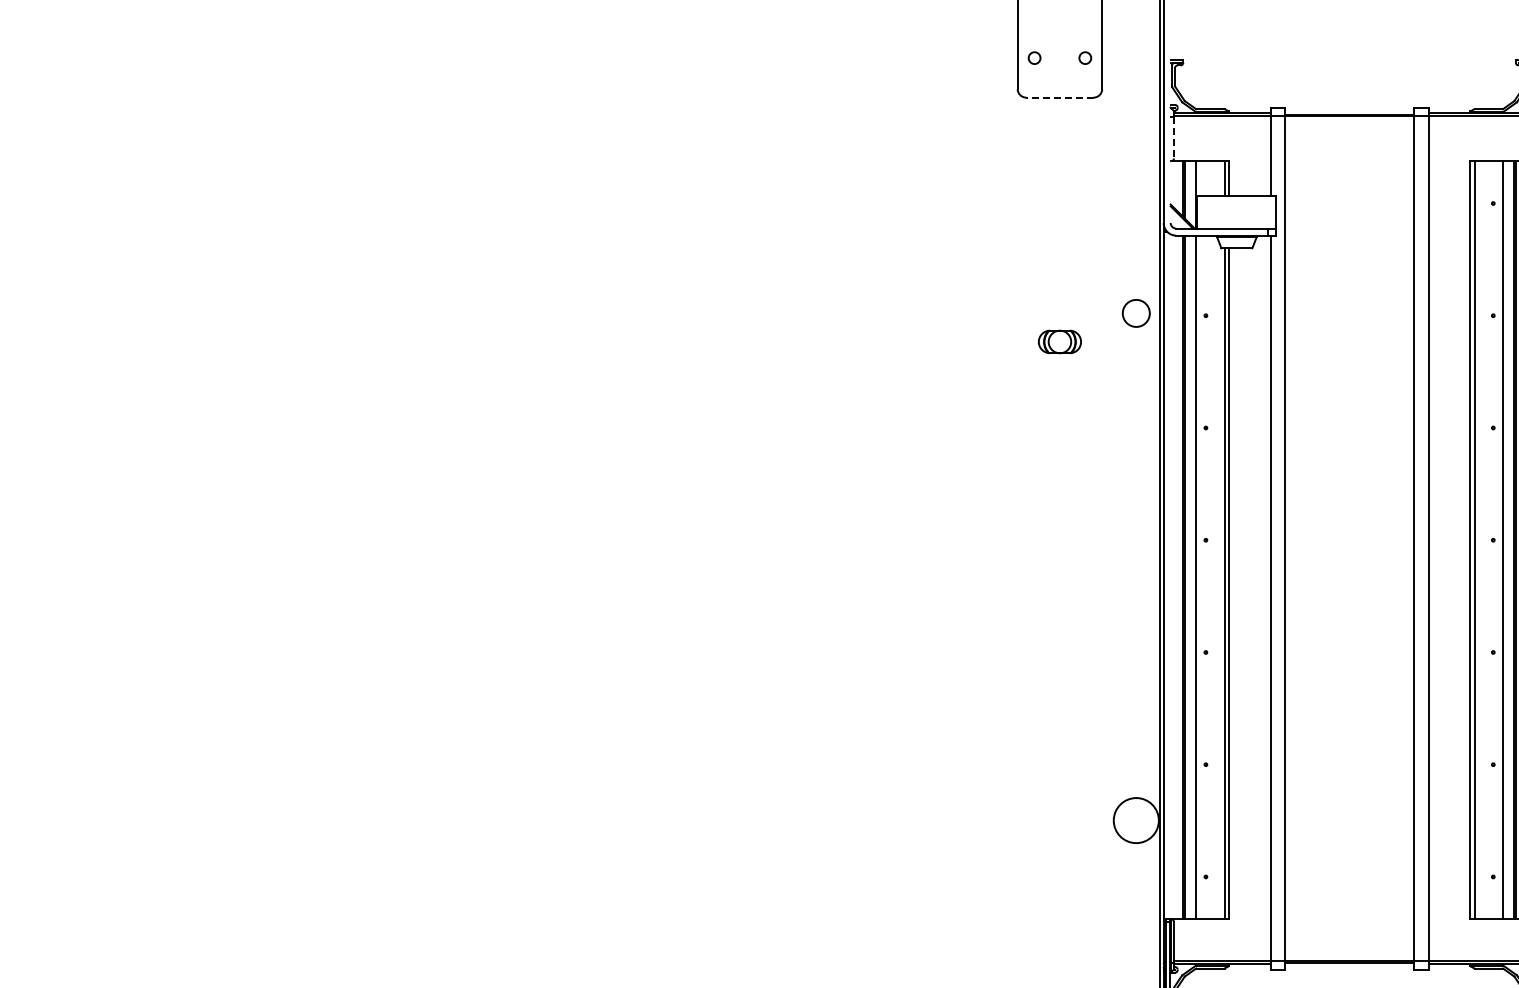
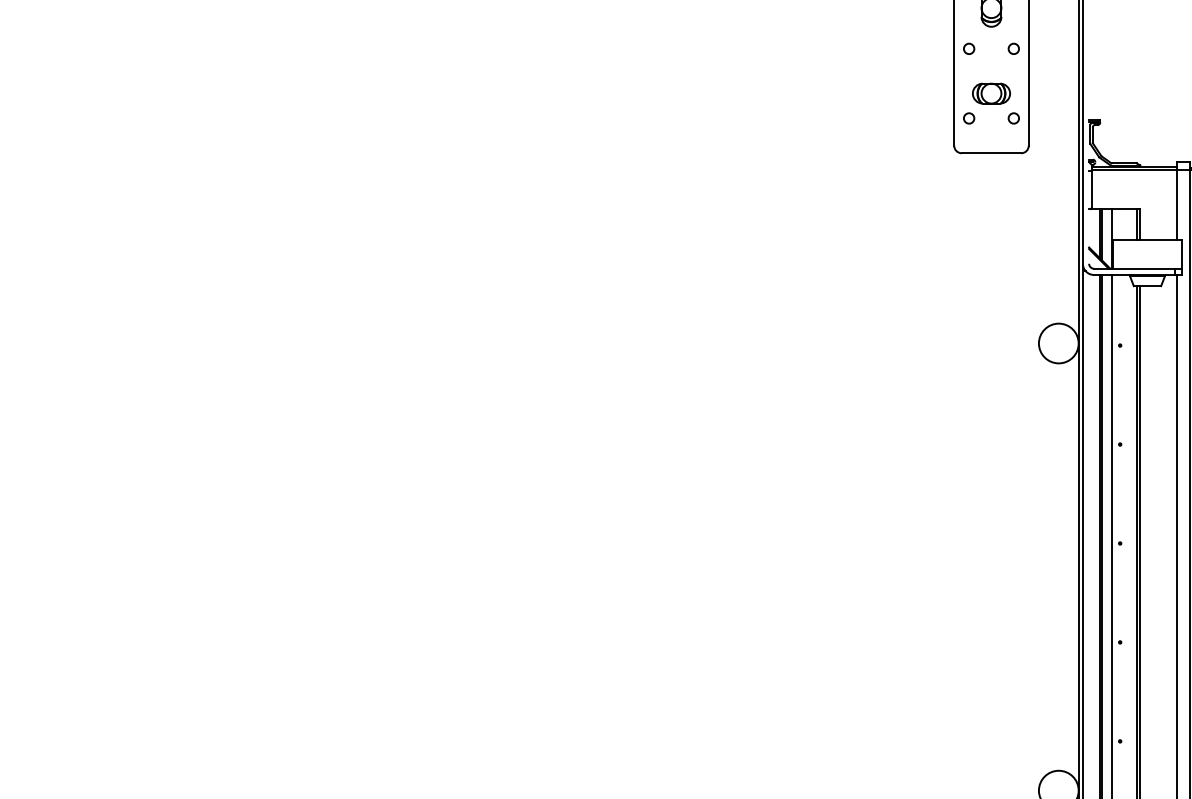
line: (1059, 97) -> (991, 153), dashed -> solid
line: (1173, 137) -> (1091, 188), dashed -> solid
circle: (1135, 312) -> (1058, 342), size x1.67
part: (1059, 341) -> (991, 93), moved

